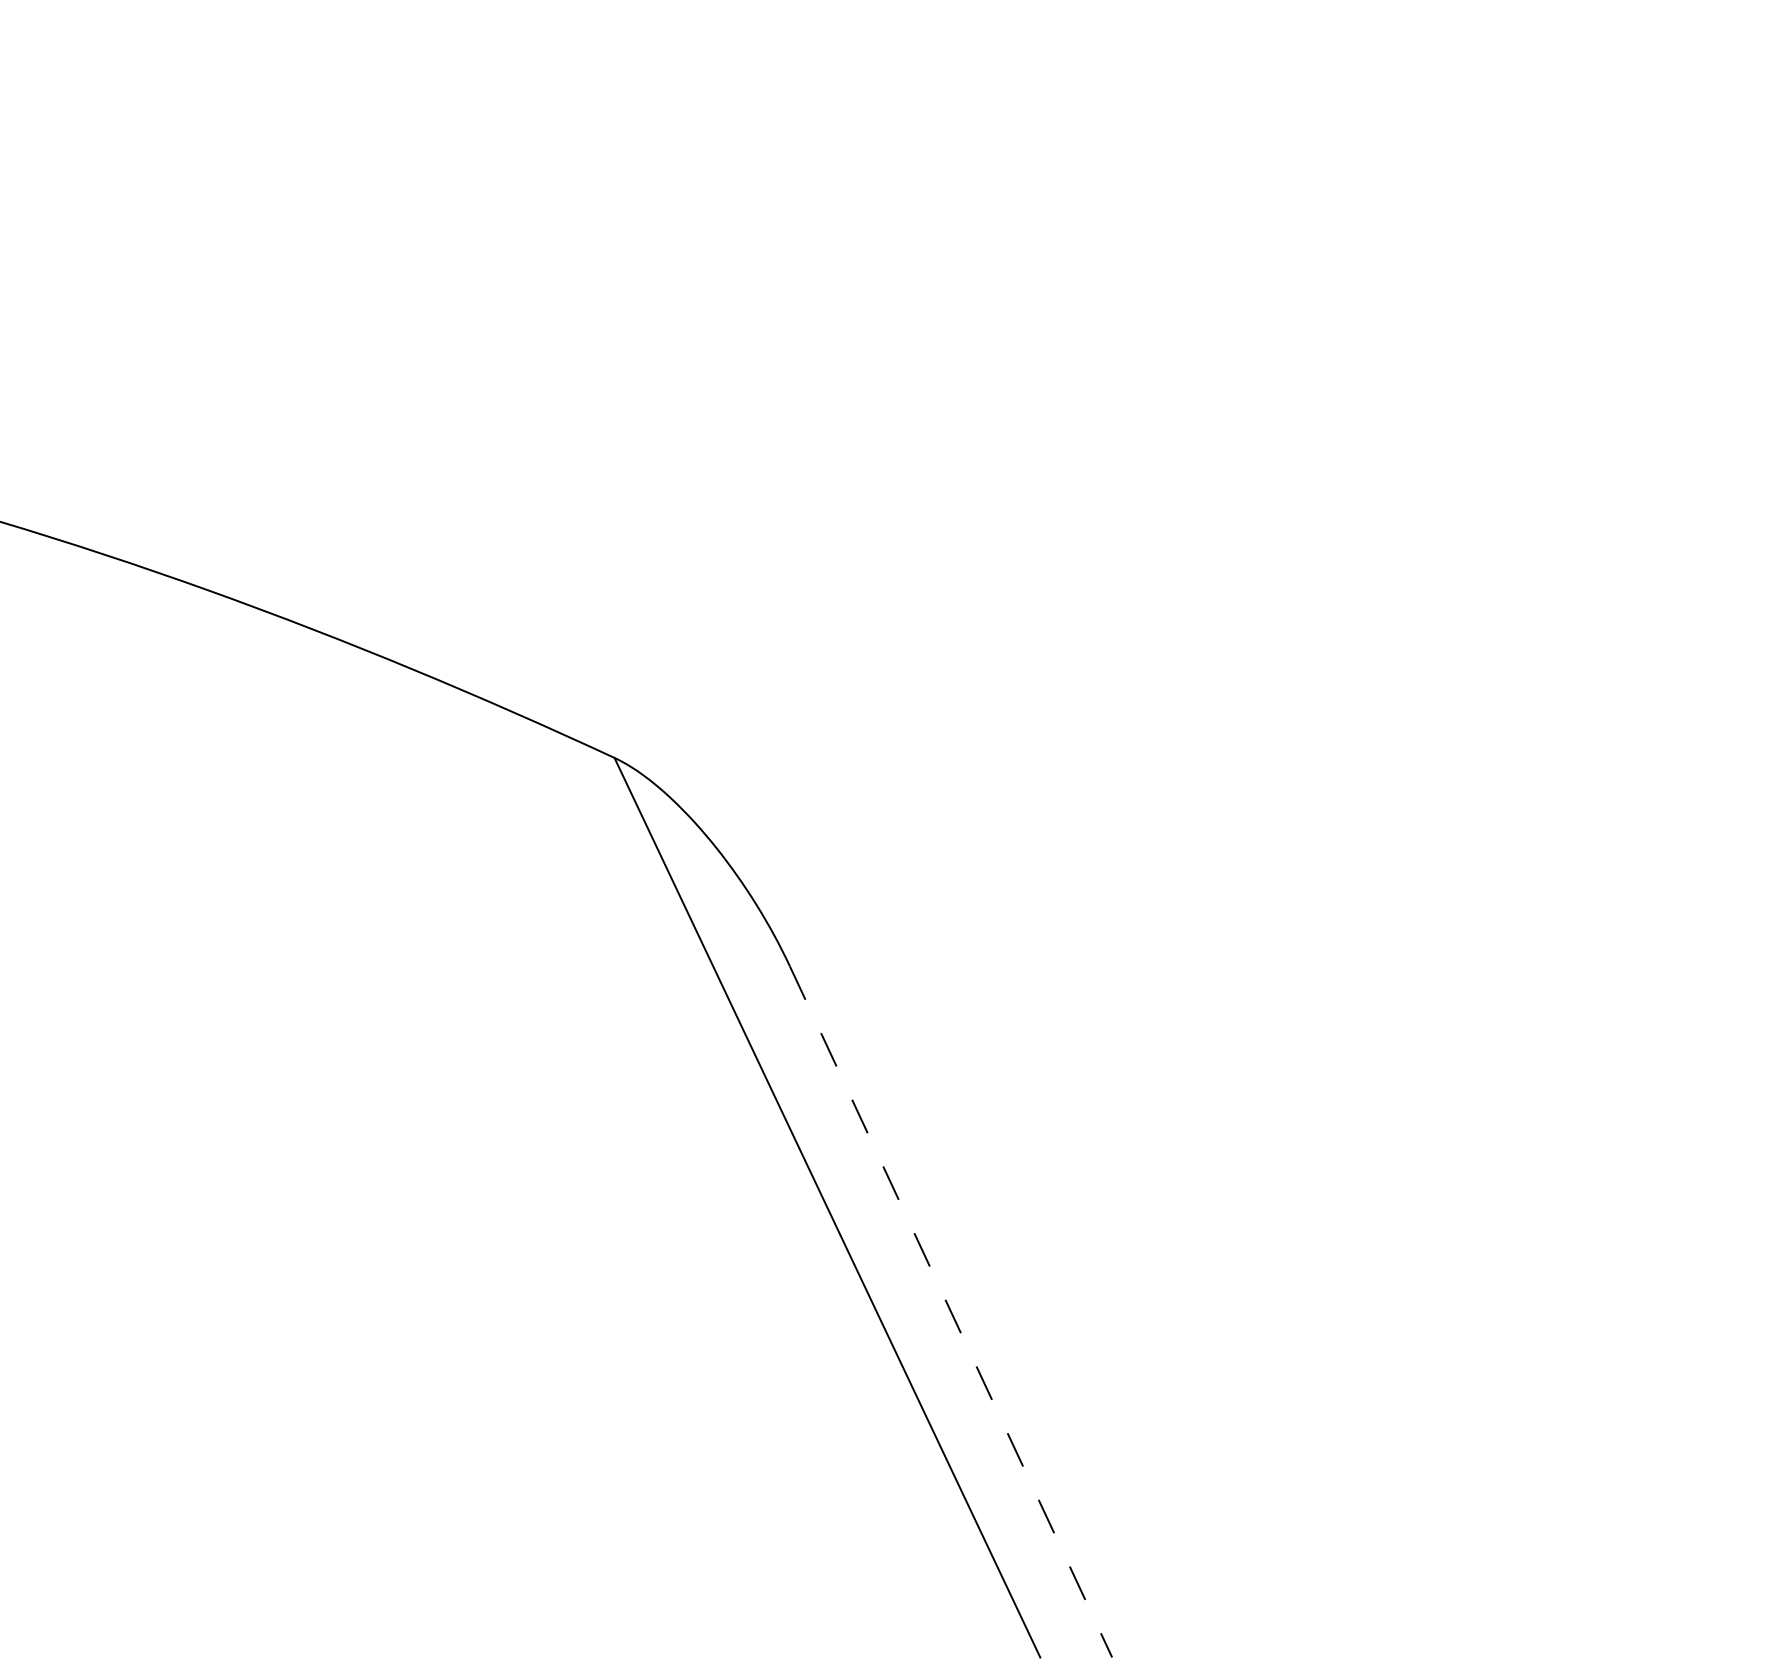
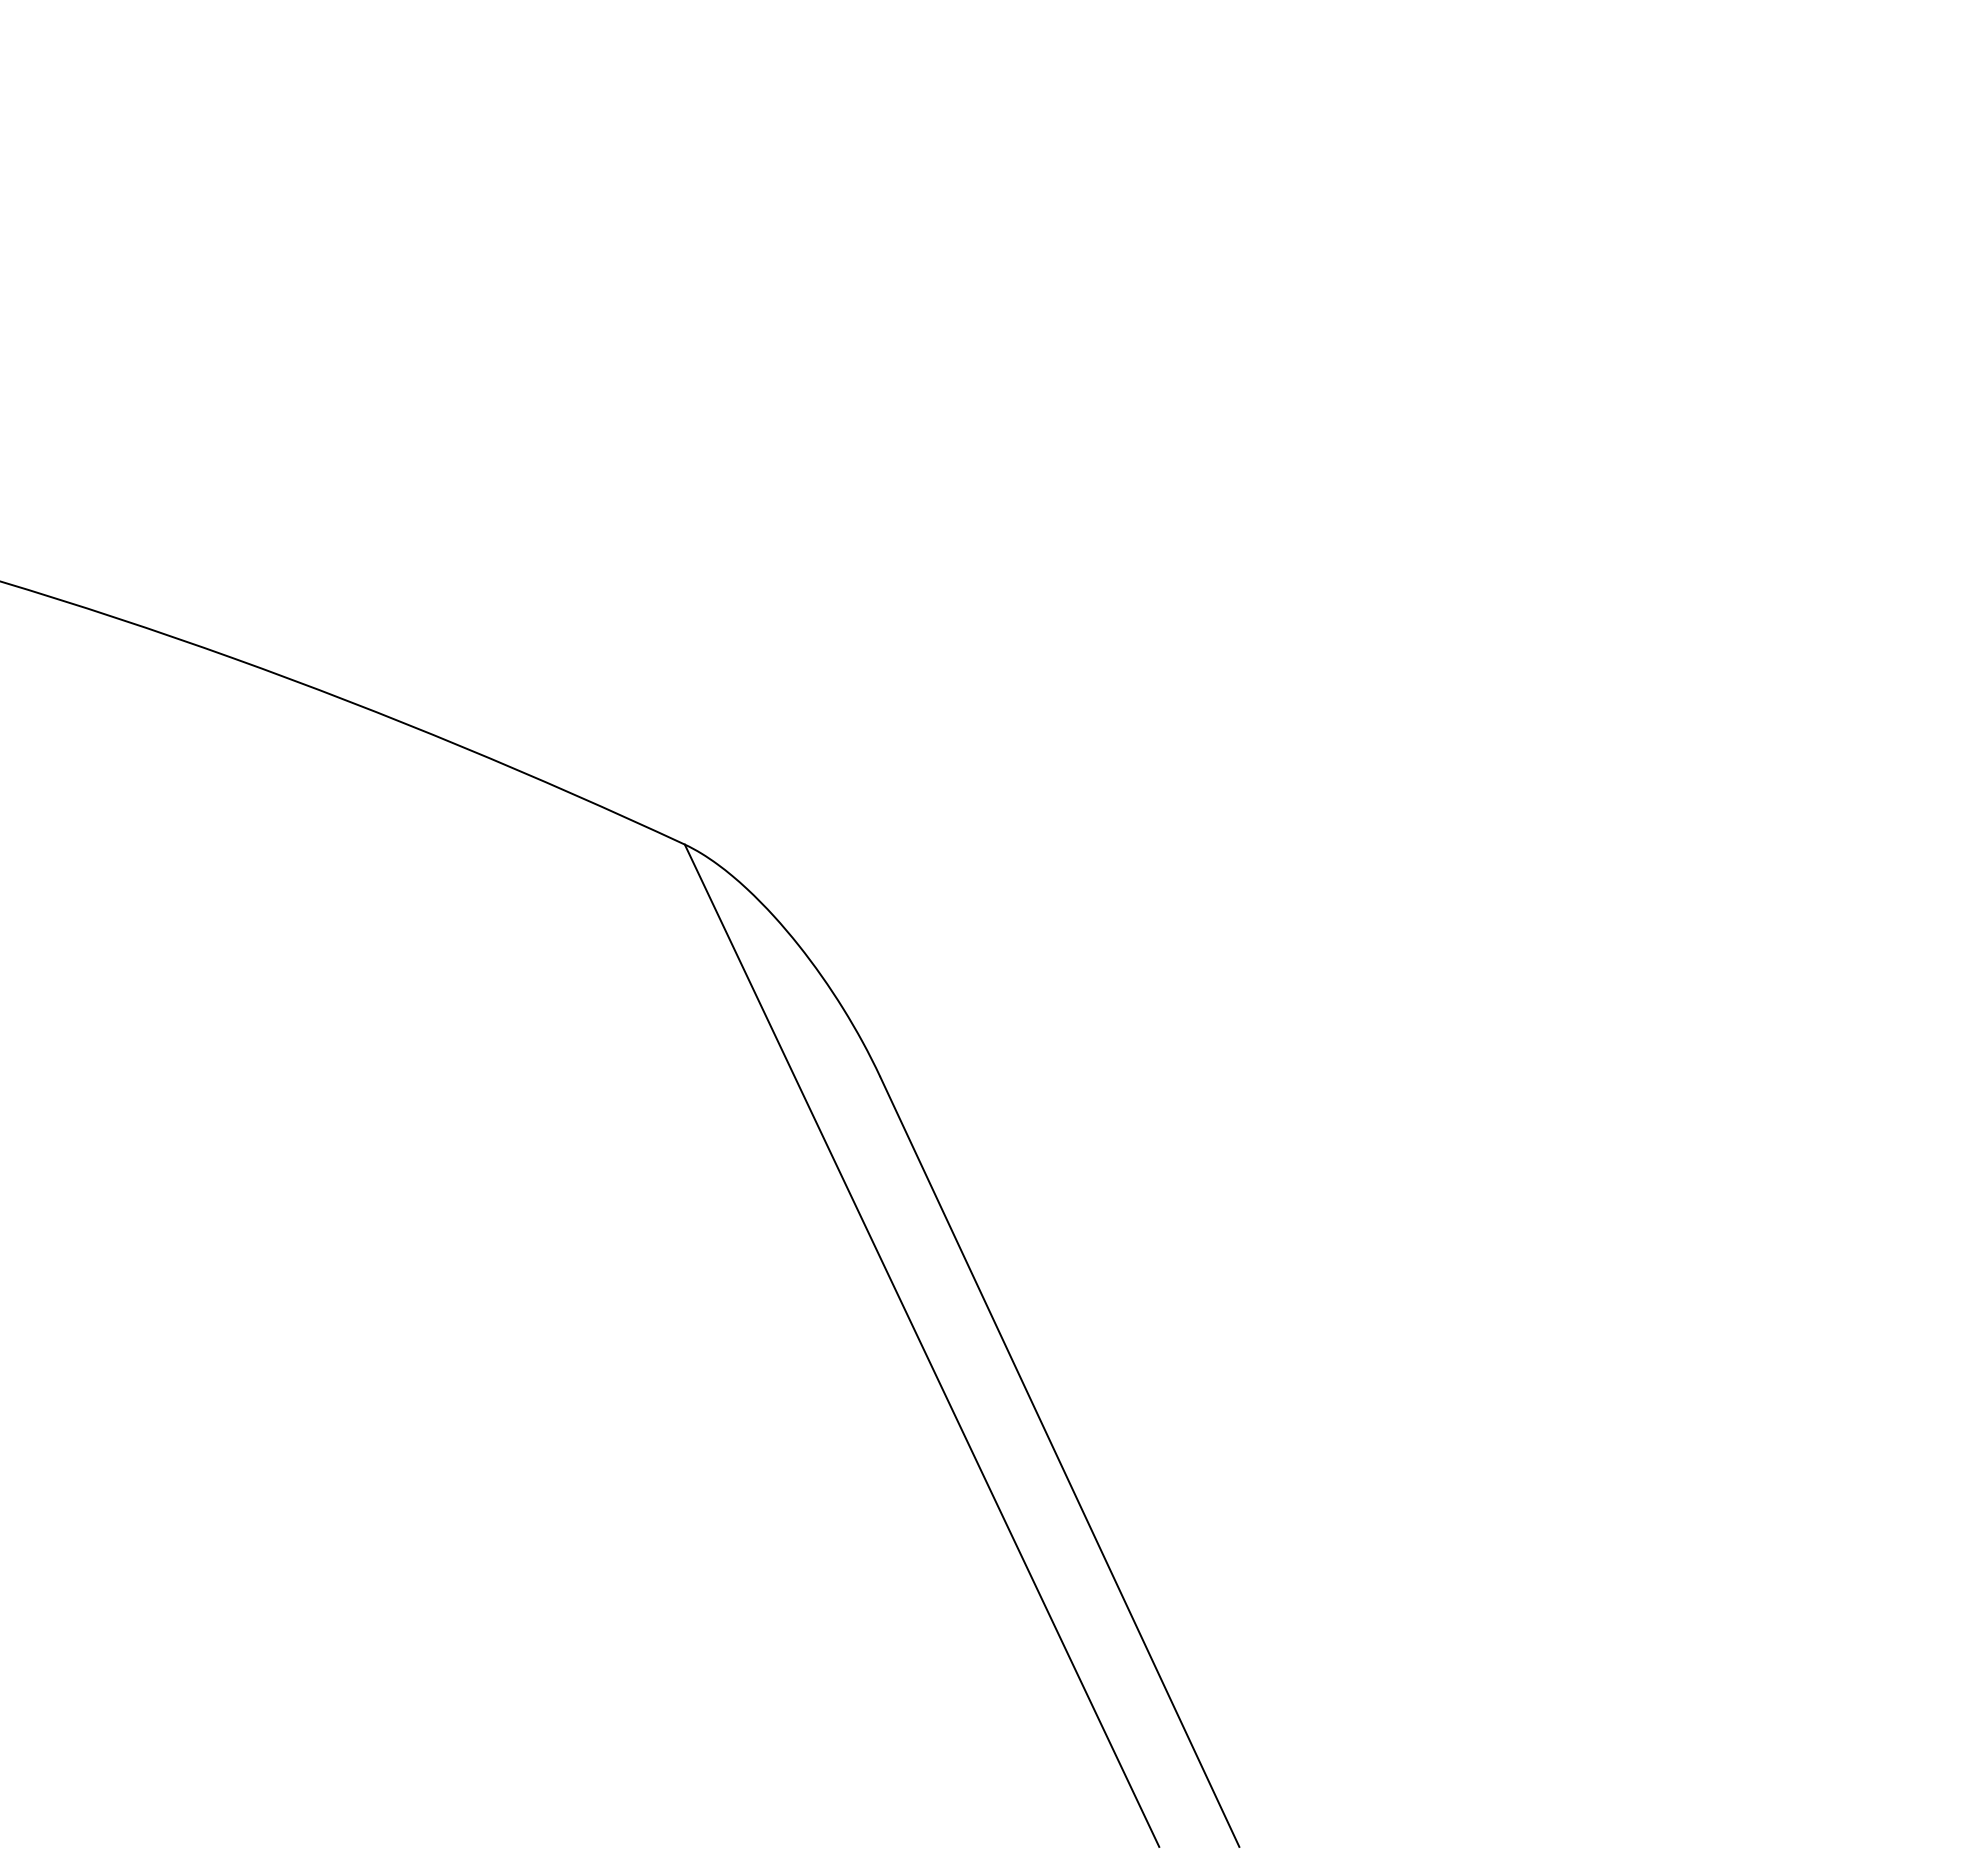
line: (950, 1311) -> (1059, 1461), dashed -> solid

